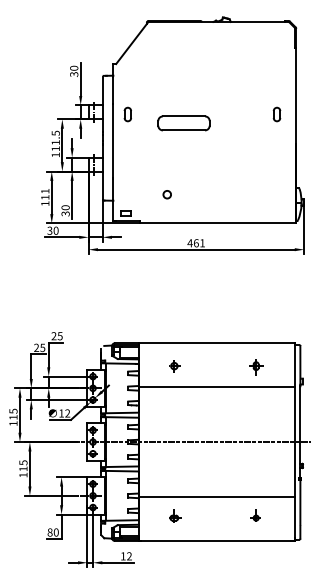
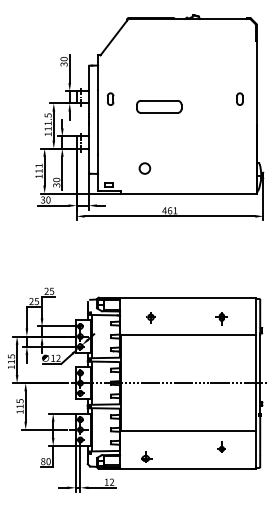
circle: (166, 194) -> (144, 168), size x1.6
part: (175, 515) -> (146, 456), moved

